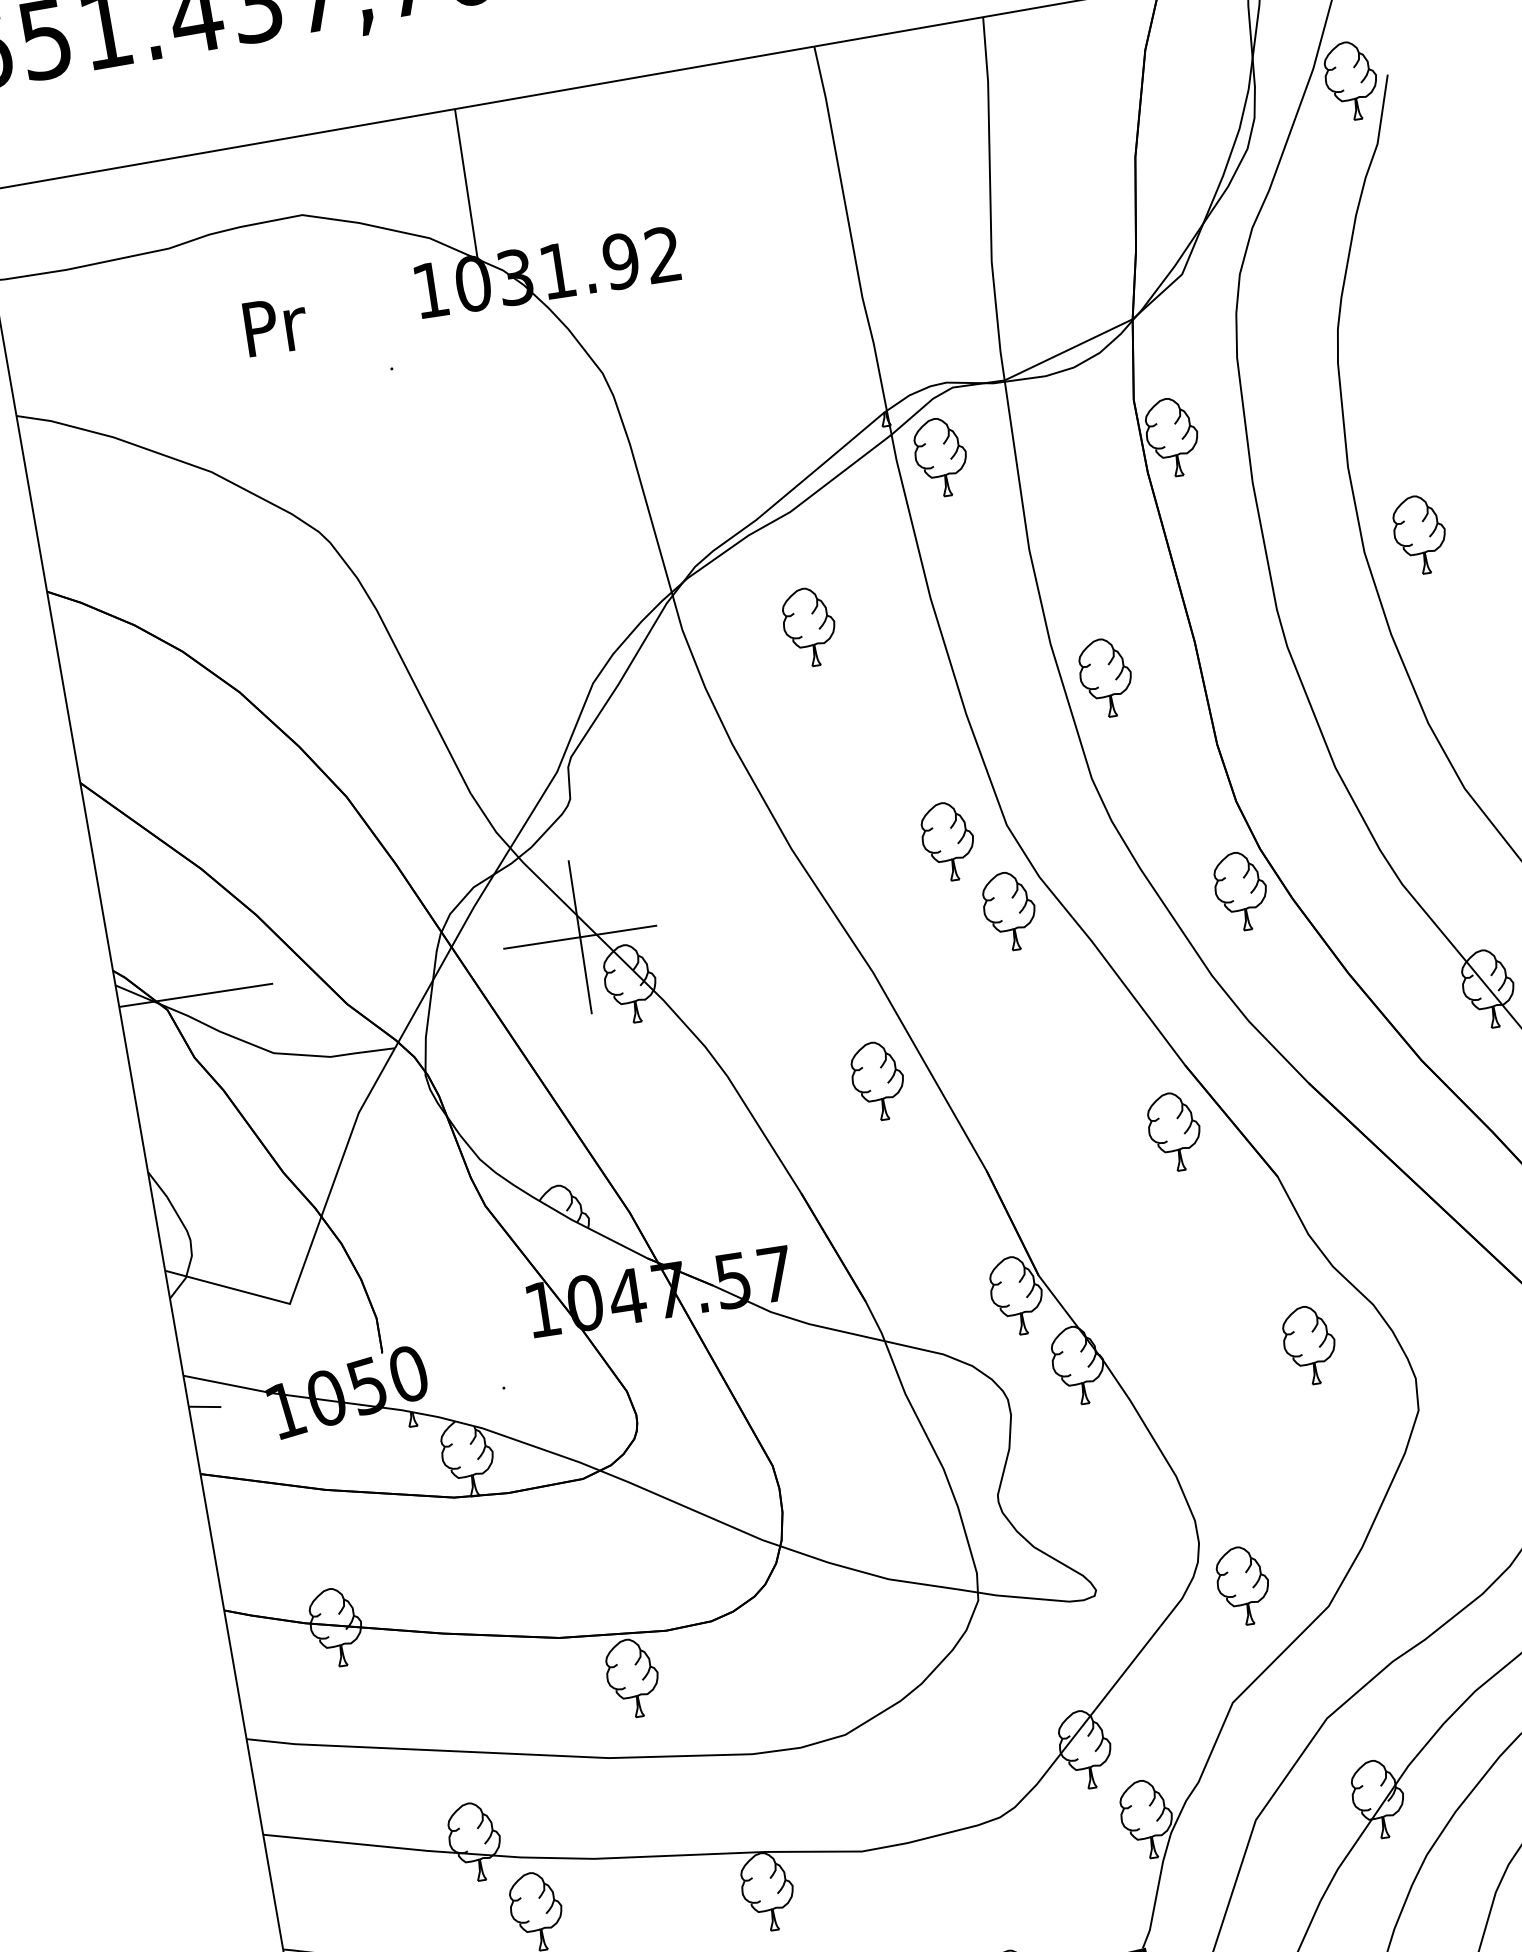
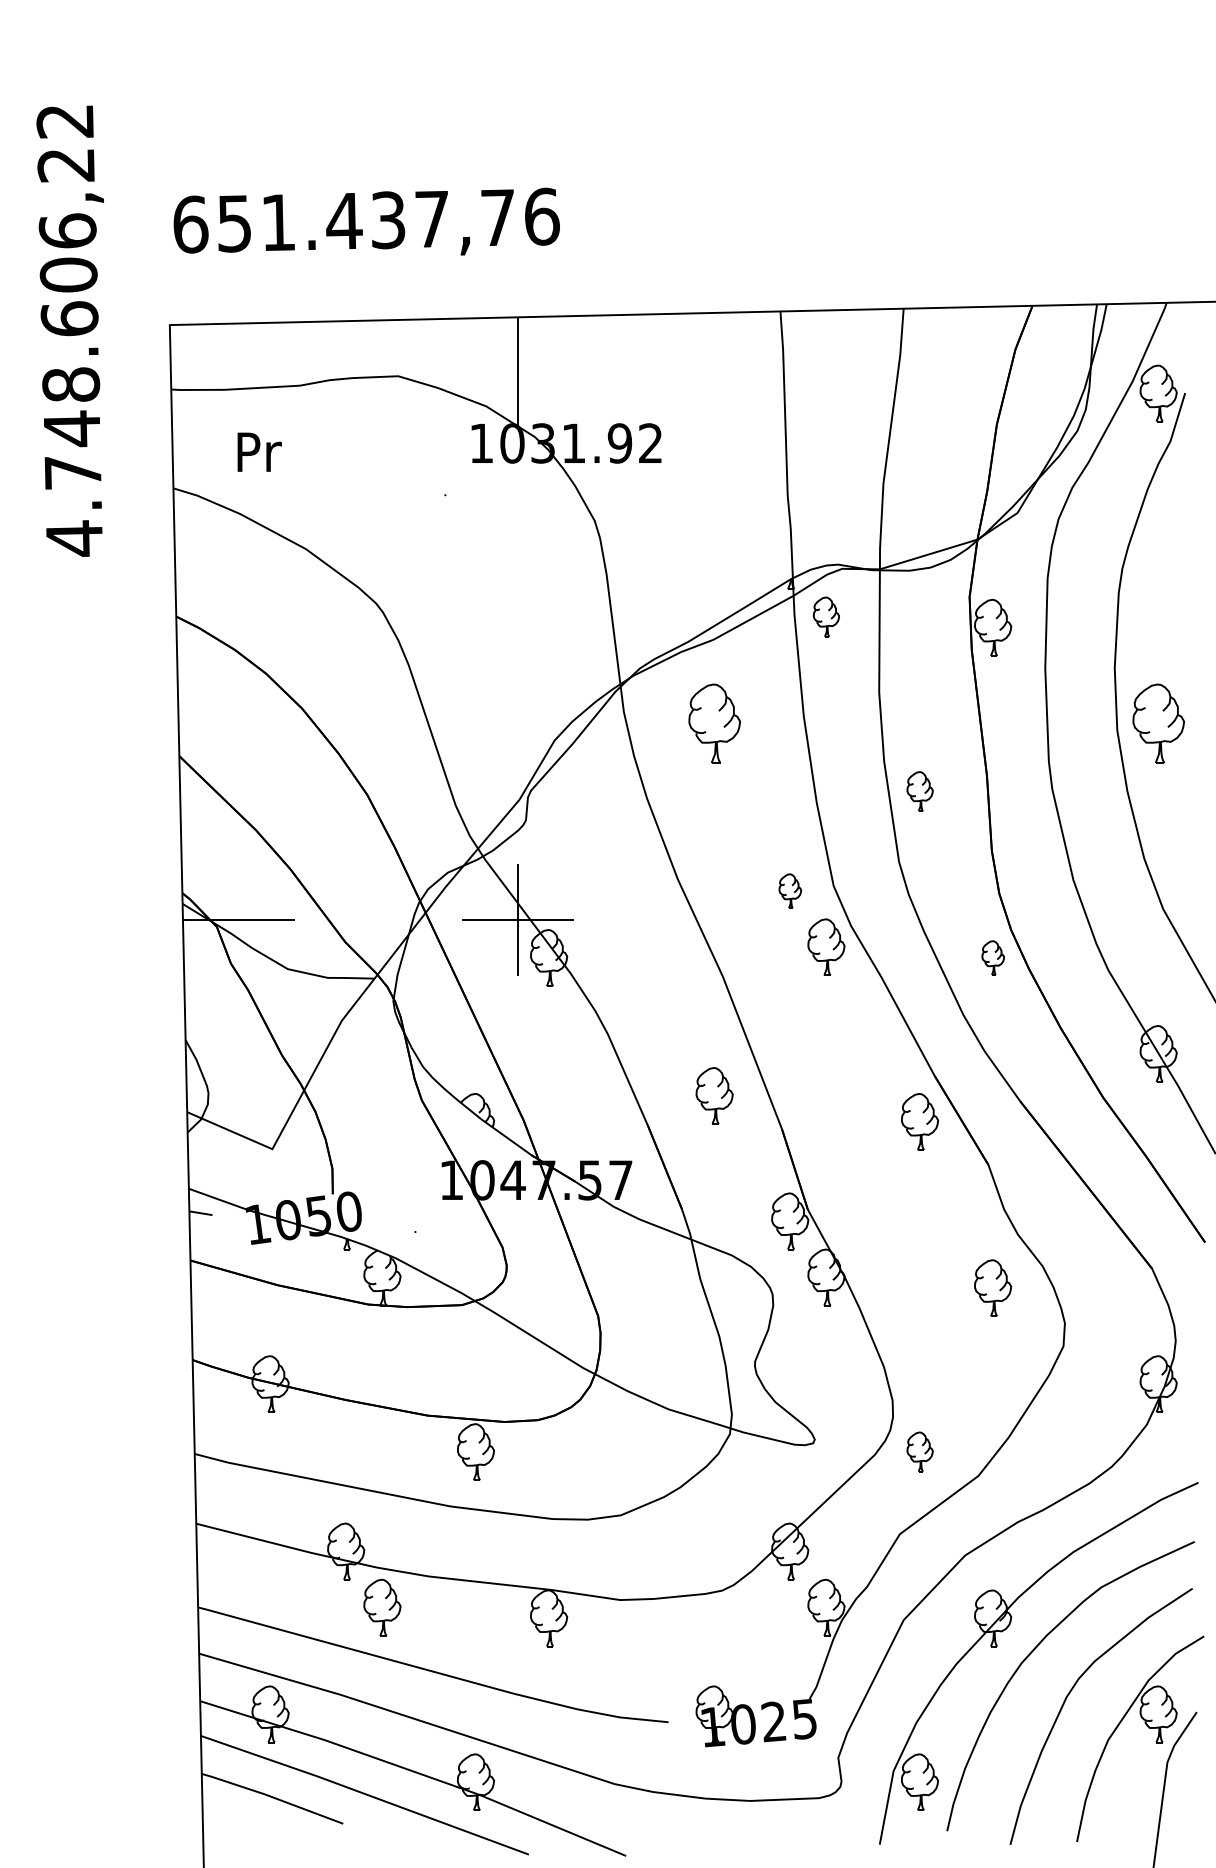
text: (275, 324) -> (259, 451), moved
part: (941, 456) -> (826, 616), size x0.7
part: (1419, 534) -> (1158, 723), size x1.4
part: (809, 626) -> (714, 723), size x1.4
part: (1106, 677) -> (920, 791), size x0.7
part: (948, 840) -> (790, 890), size x0.6
part: (1241, 890) -> (993, 957), size x0.6
part: (877, 1080) -> (714, 1095), moved
part: (1243, 1584) -> (920, 1451), size x0.7

